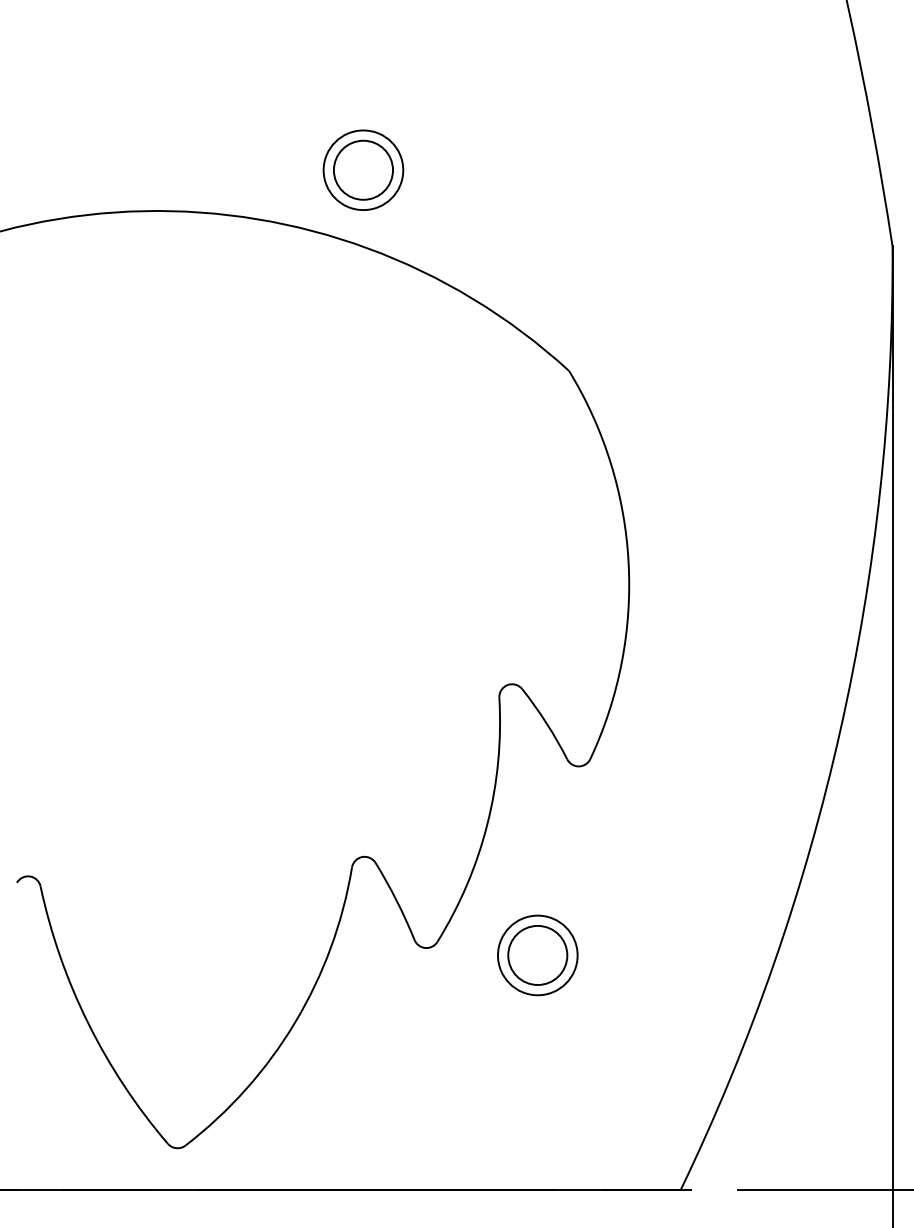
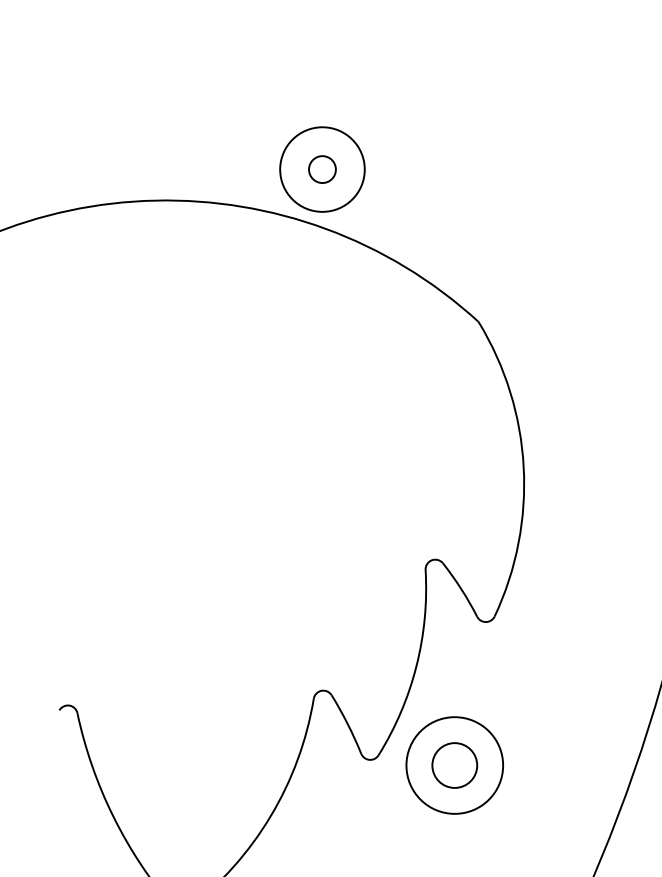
circle: (363, 169) -> (322, 168), size x0.6
circle: (363, 170) -> (322, 169), size x1.4
circle: (537, 955) -> (454, 765), size x1.6

